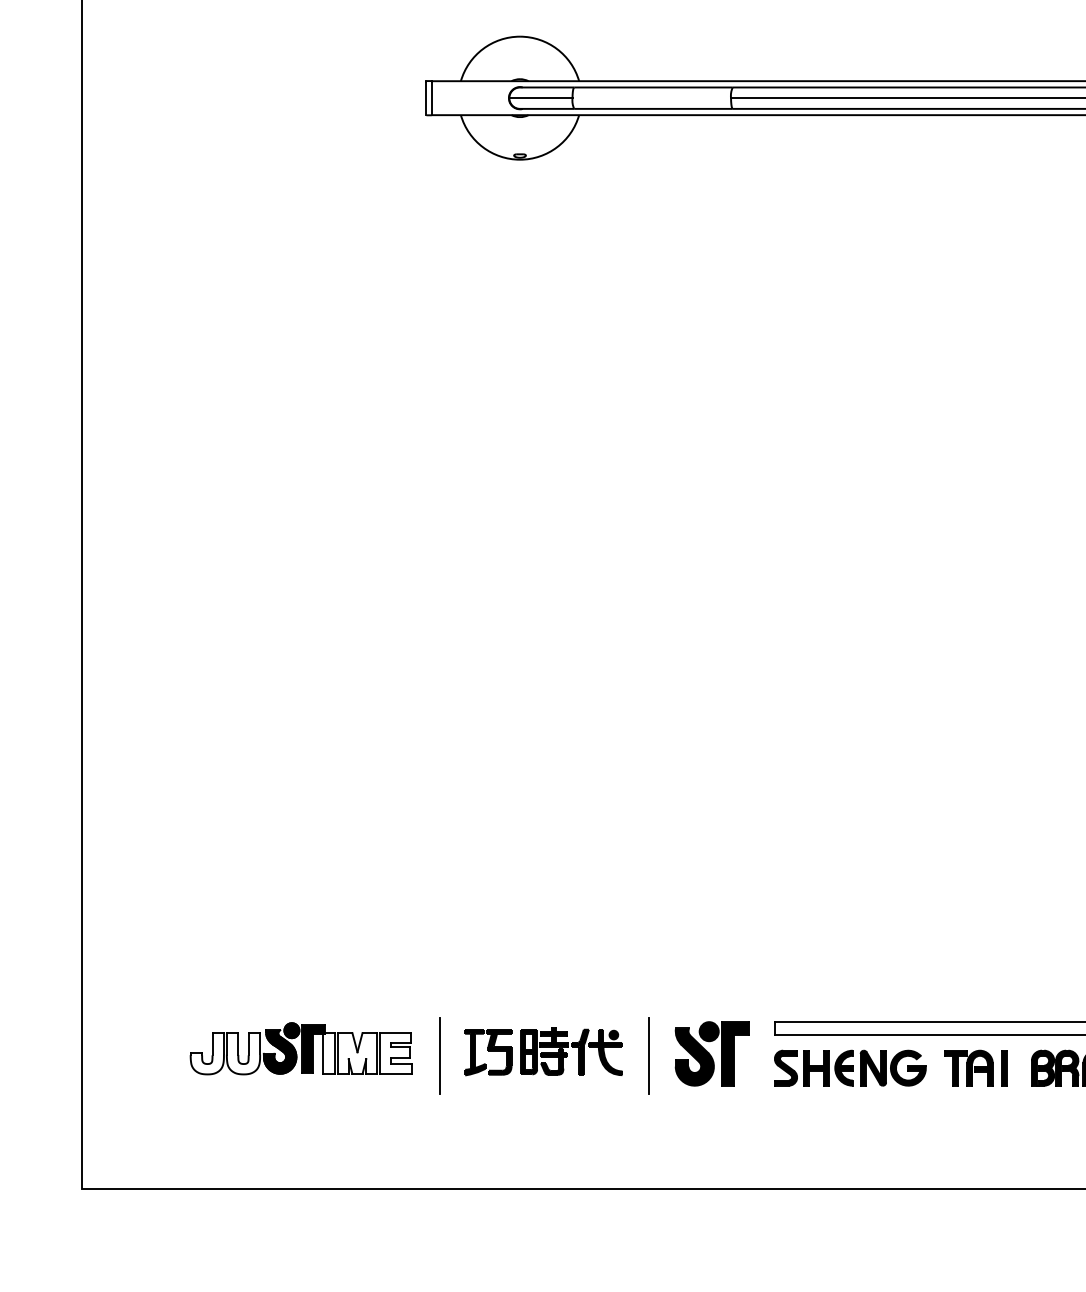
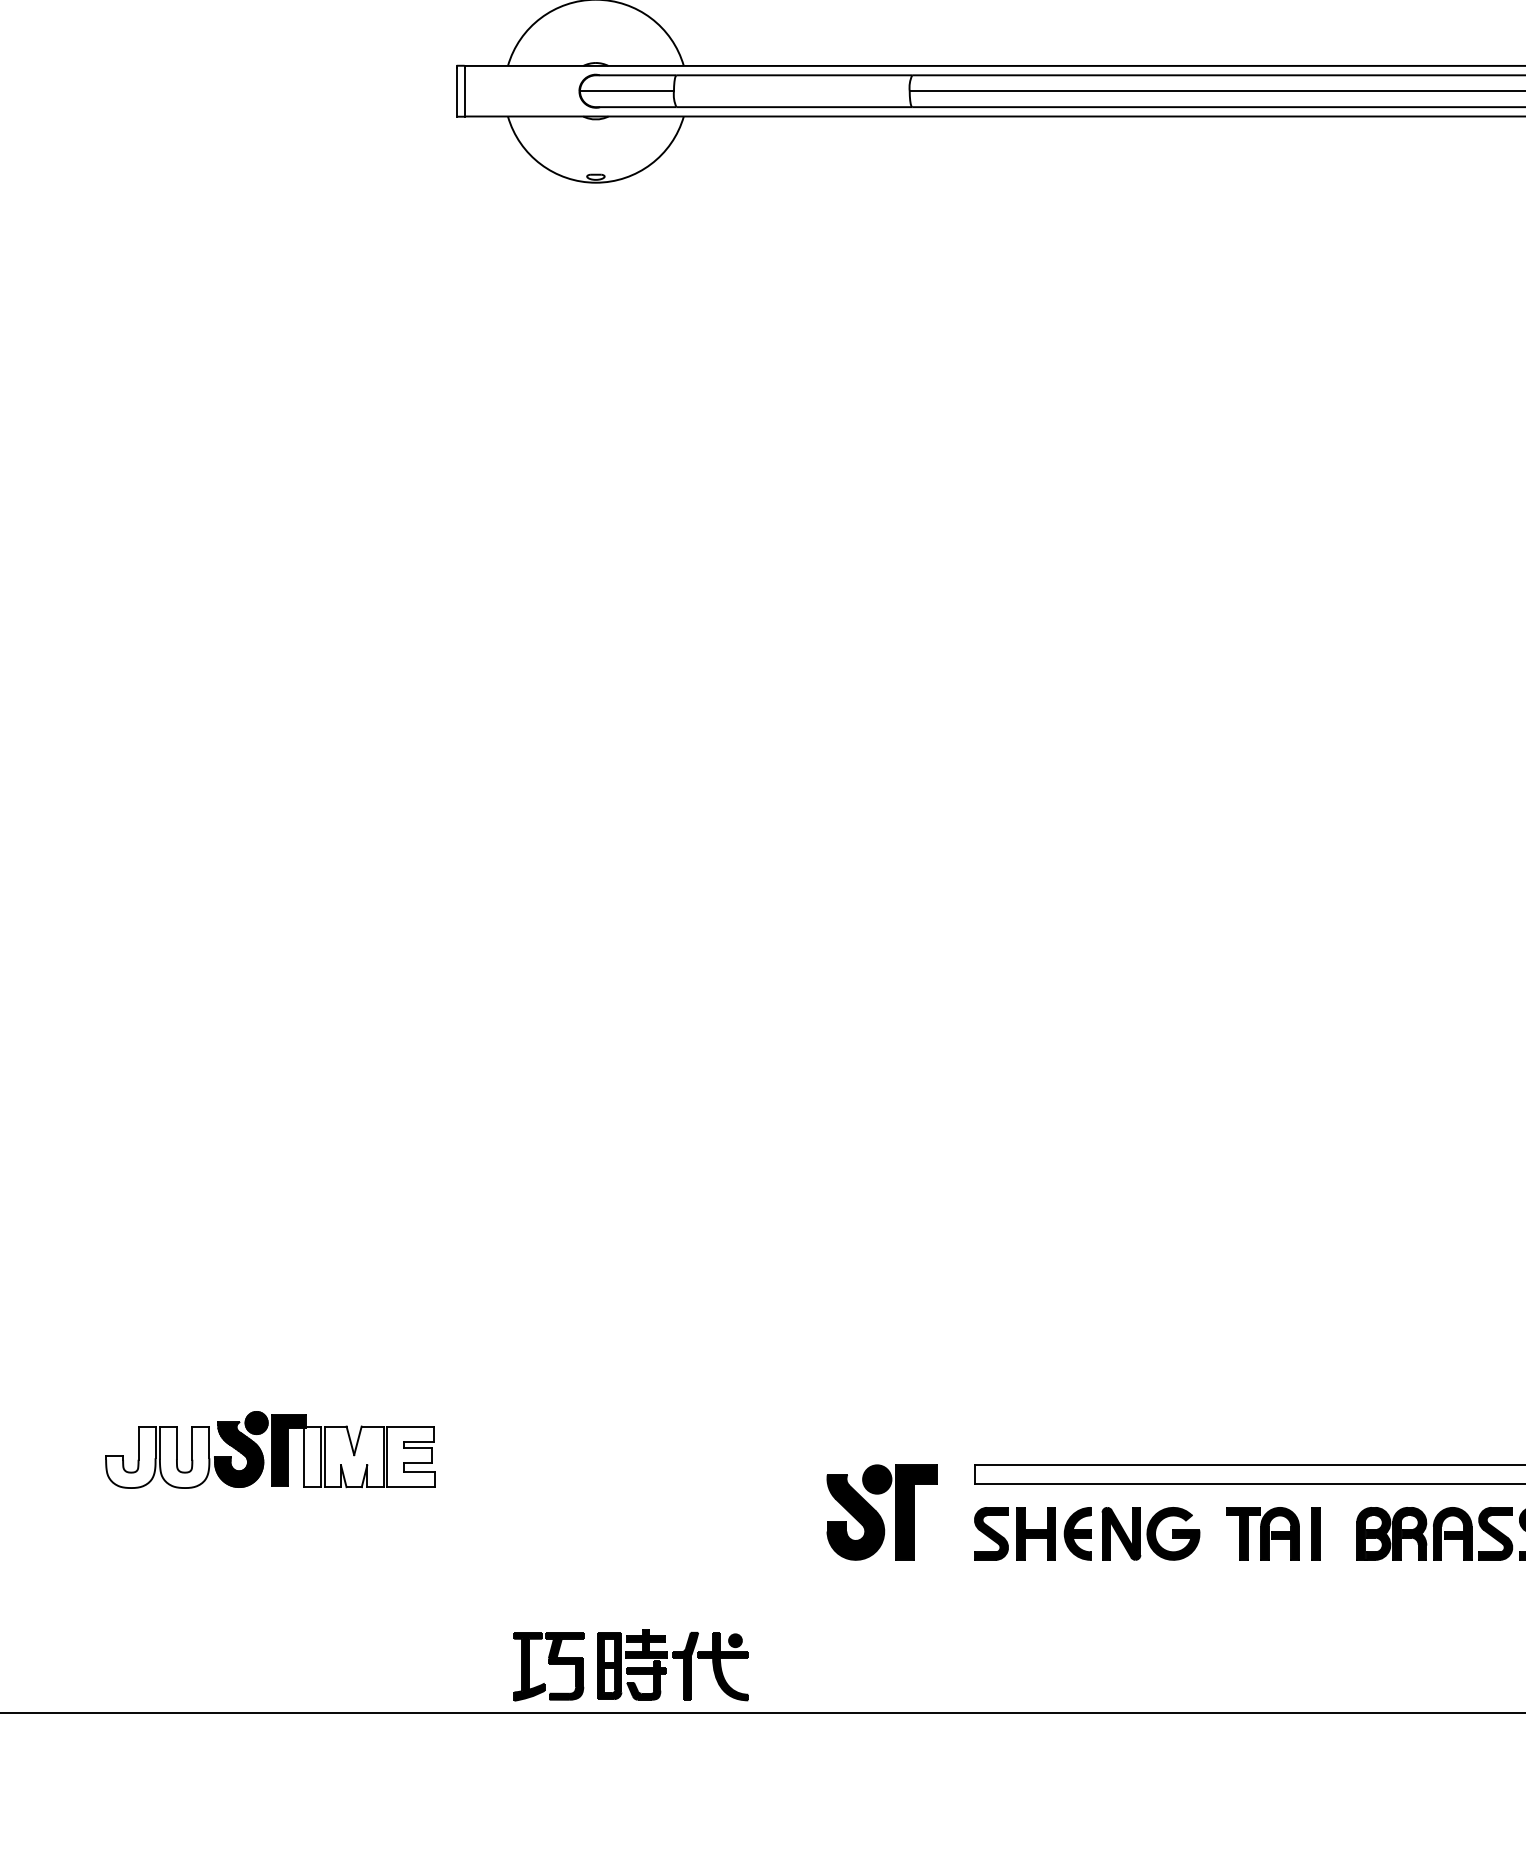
part: (300, 1048) -> (269, 1449), moved
part: (543, 1051) -> (630, 1665), moved
line: (439, 1055) -> (476, 1514), removed
line: (649, 1055) -> (788, 1514), removed

